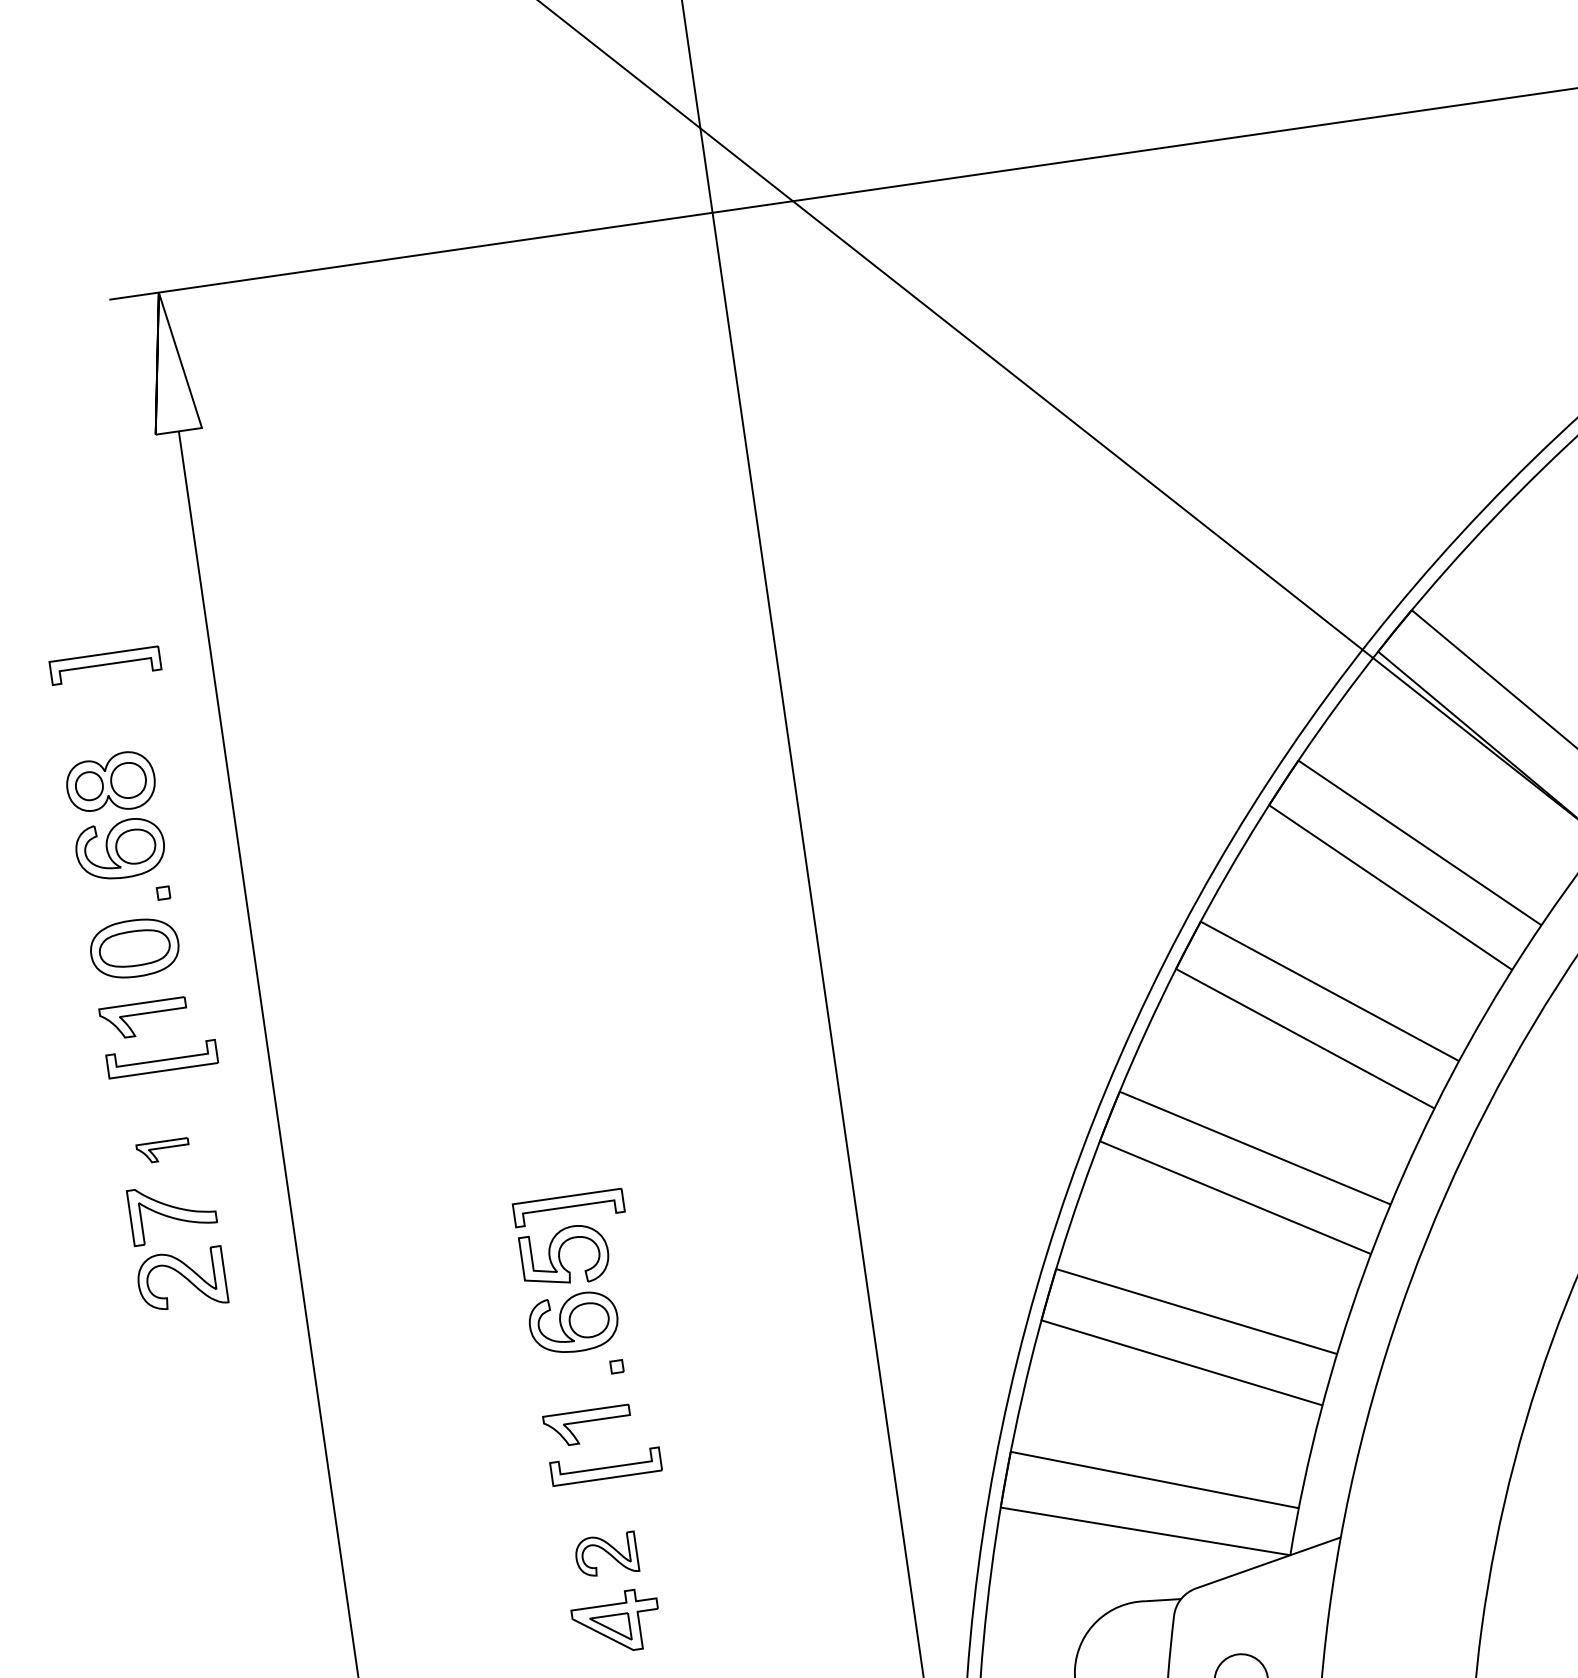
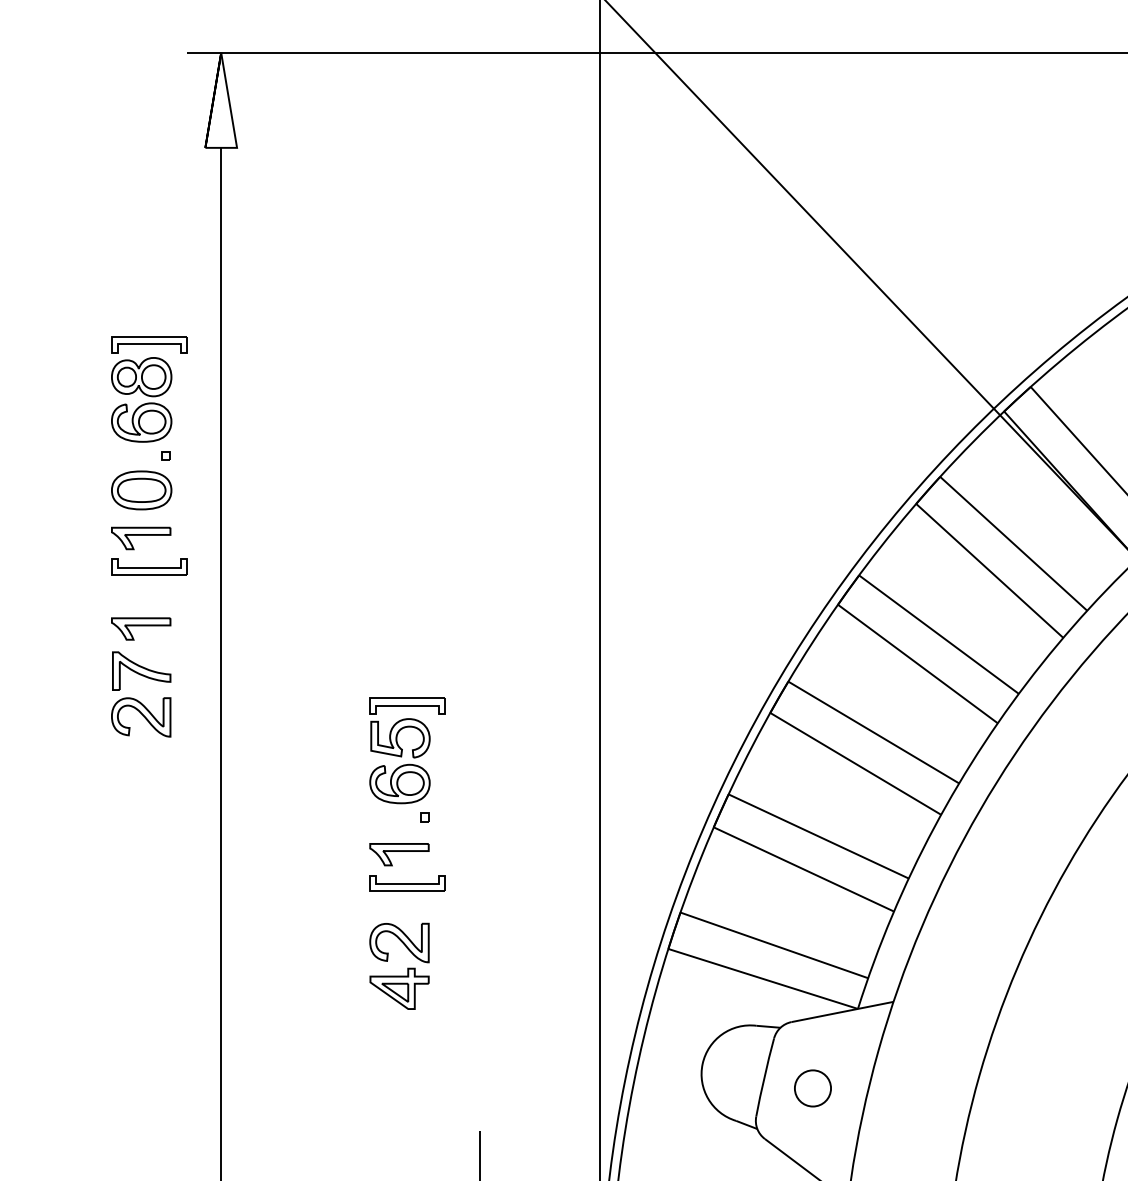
part: (105, 665) -> (149, 344), moved
part: (163, 1150) -> (141, 628), size x1.67
part: (606, 1554) -> (399, 942), size x1.43

